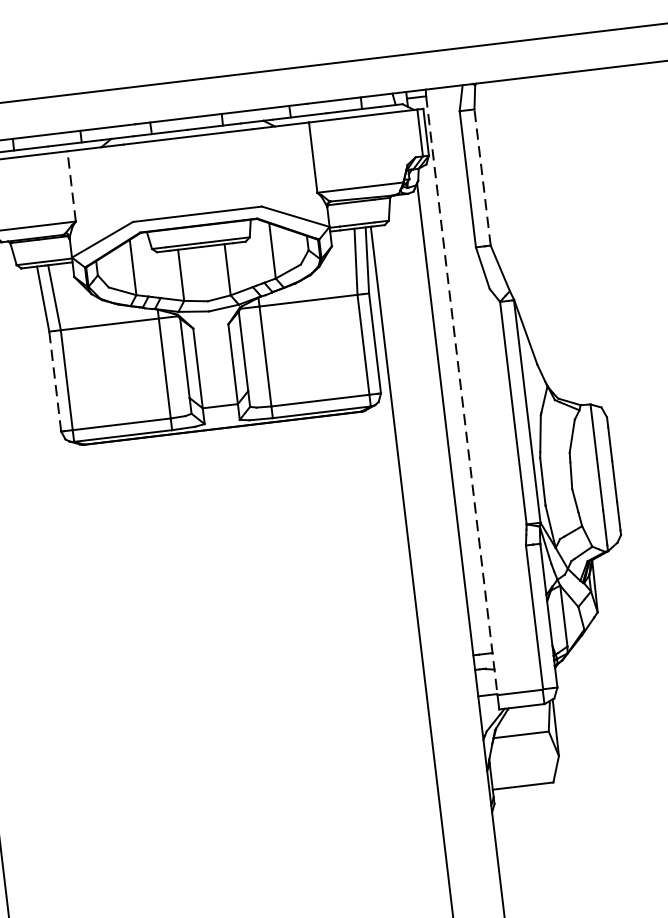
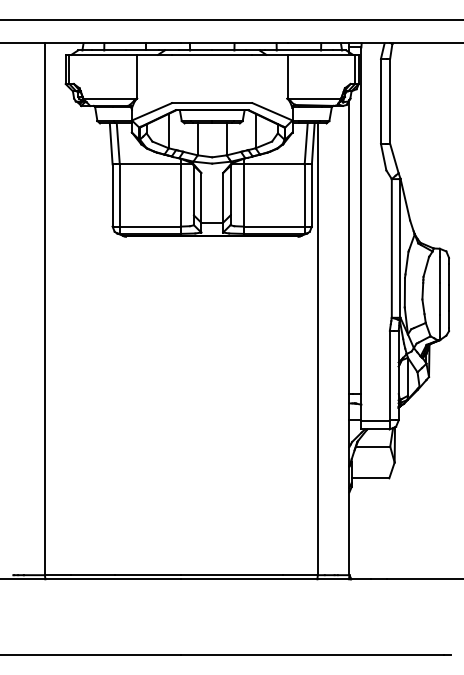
line: (482, 176) -> (390, 100), dashed -> solid
line: (70, 186) -> (136, 76), dashed -> solid
line: (54, 380) -> (112, 194), dashed -> solid
line: (461, 394) -> (361, 233), dashed -> solid

